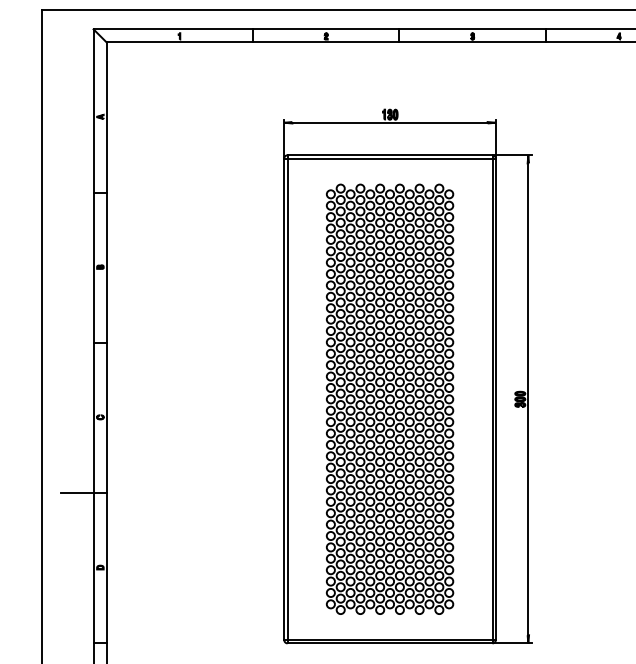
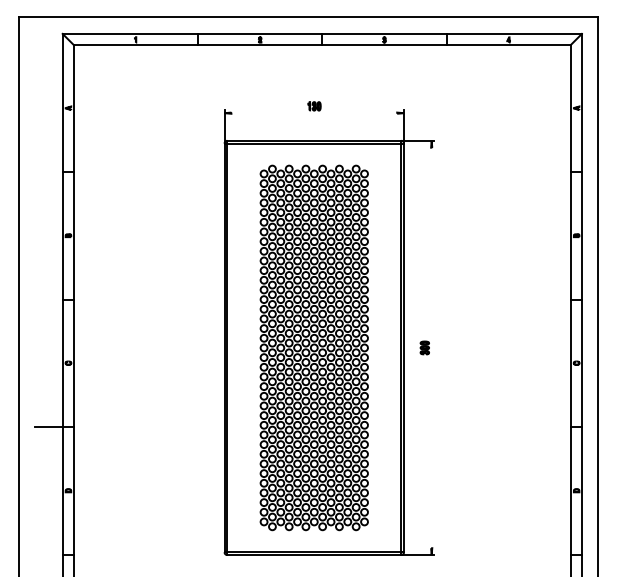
line: (390, 123) -> (314, 113), removed
line: (528, 398) -> (431, 347), removed

